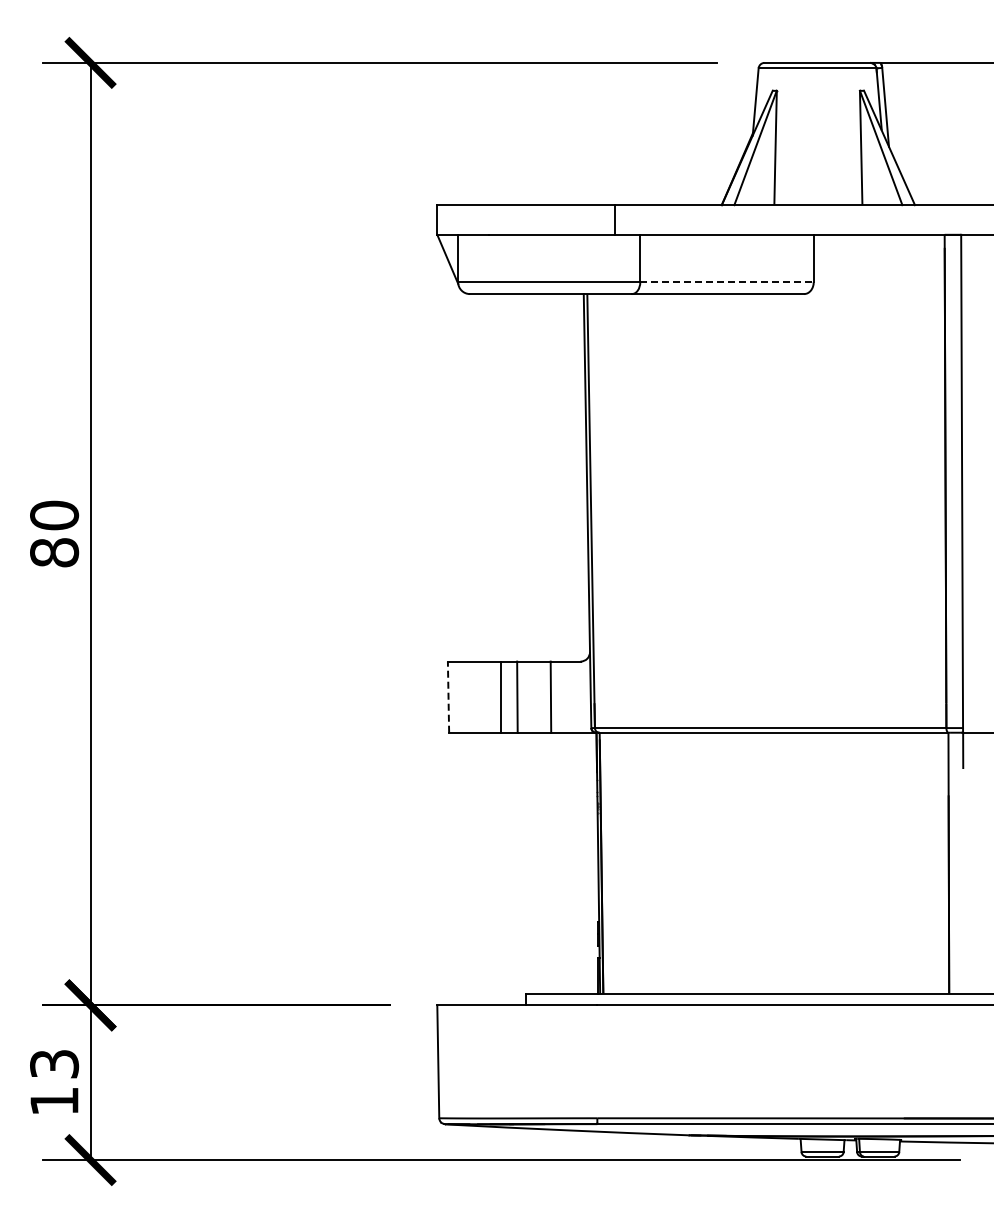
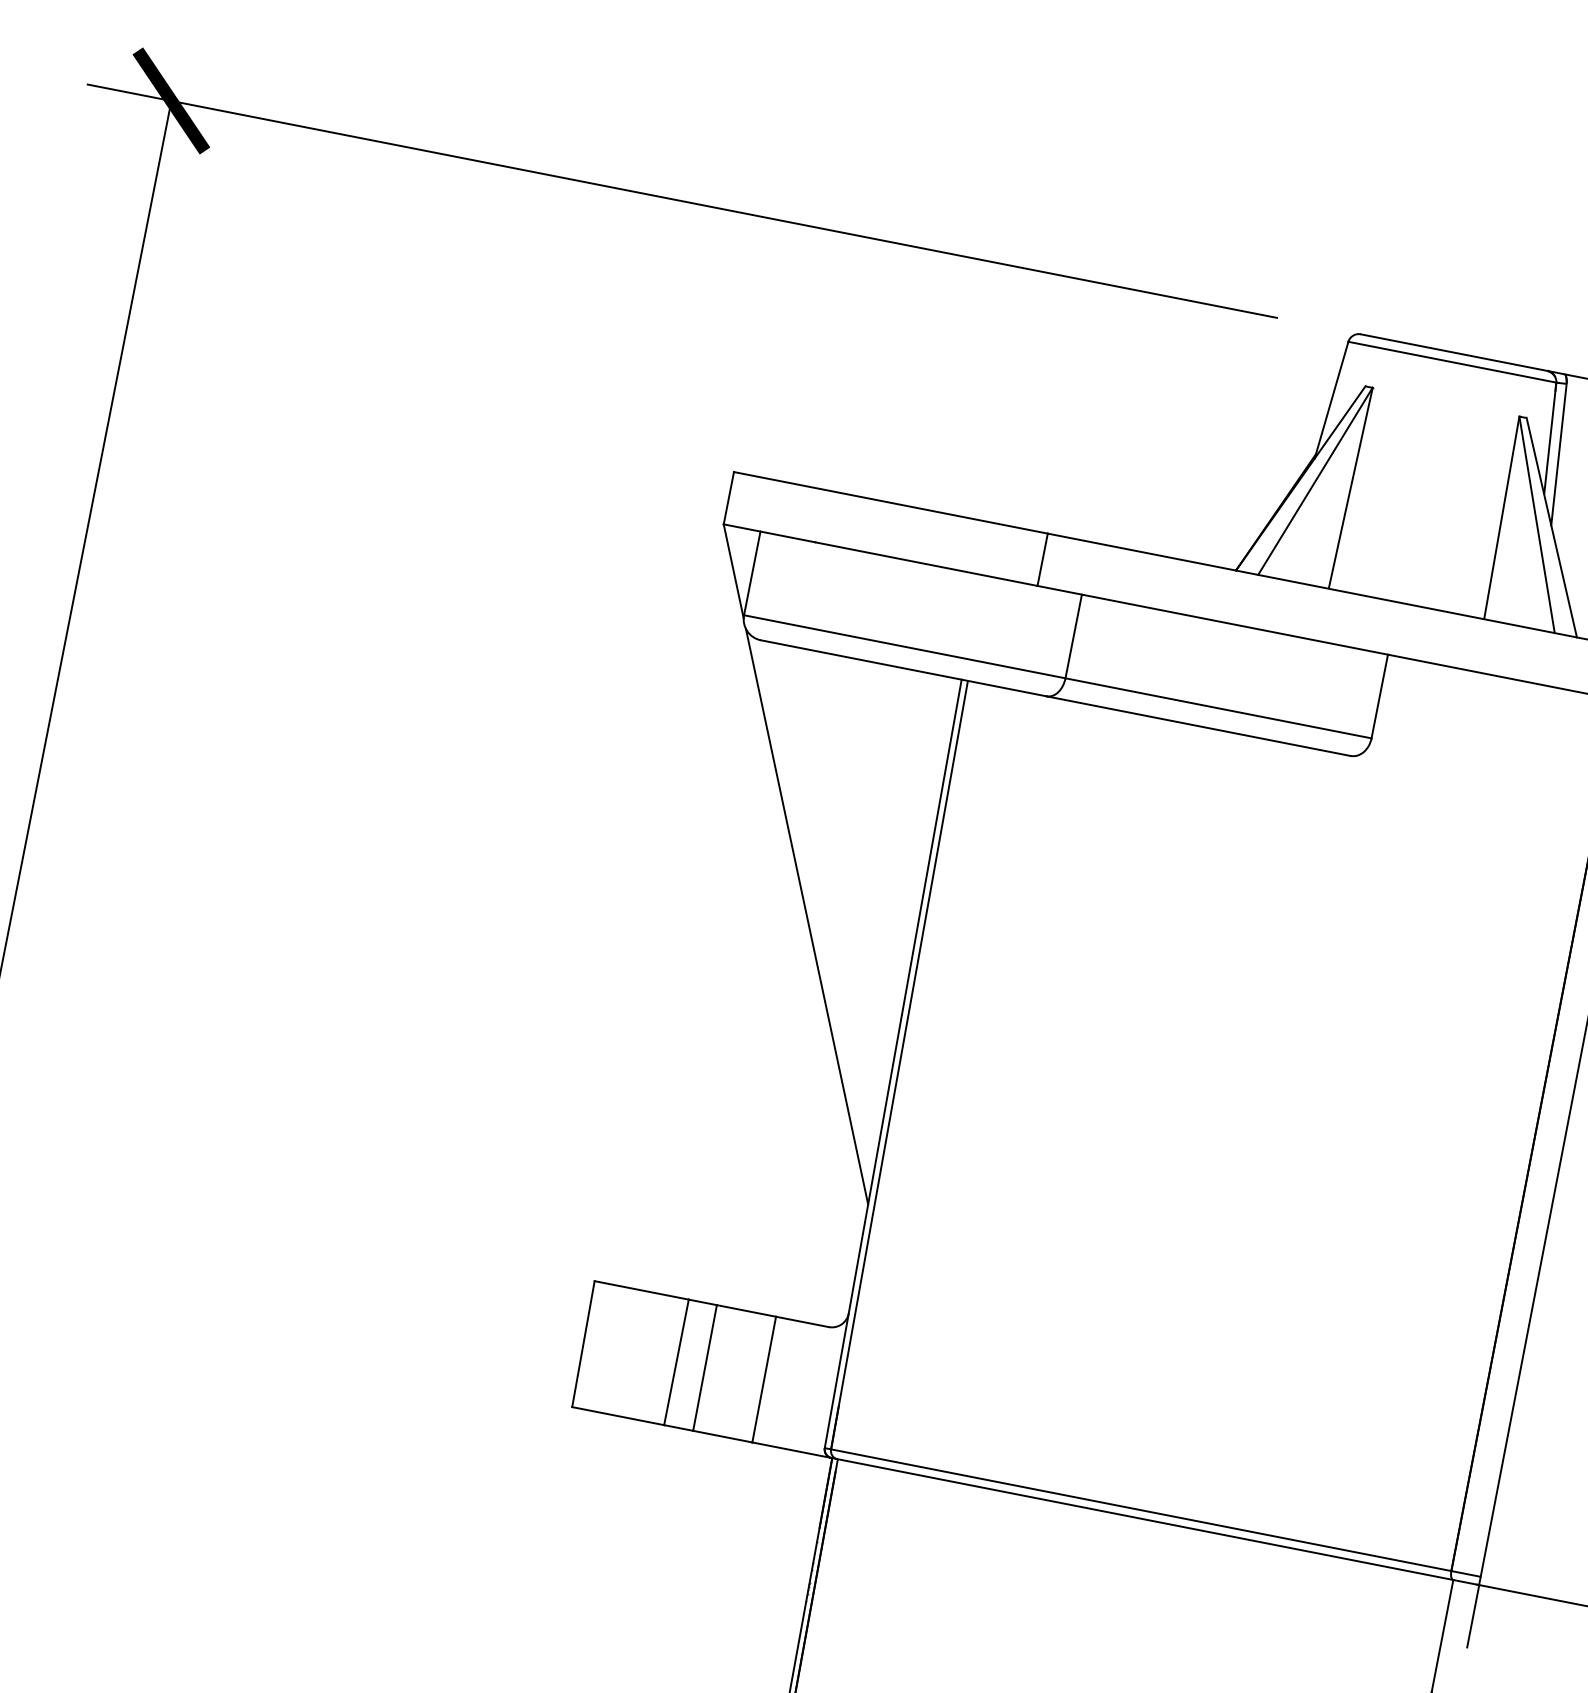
line: (727, 282) -> (1219, 708), dashed -> solid
line: (524, 439) -> (806, 915), added
line: (448, 697) -> (583, 1344), dashed -> solid

